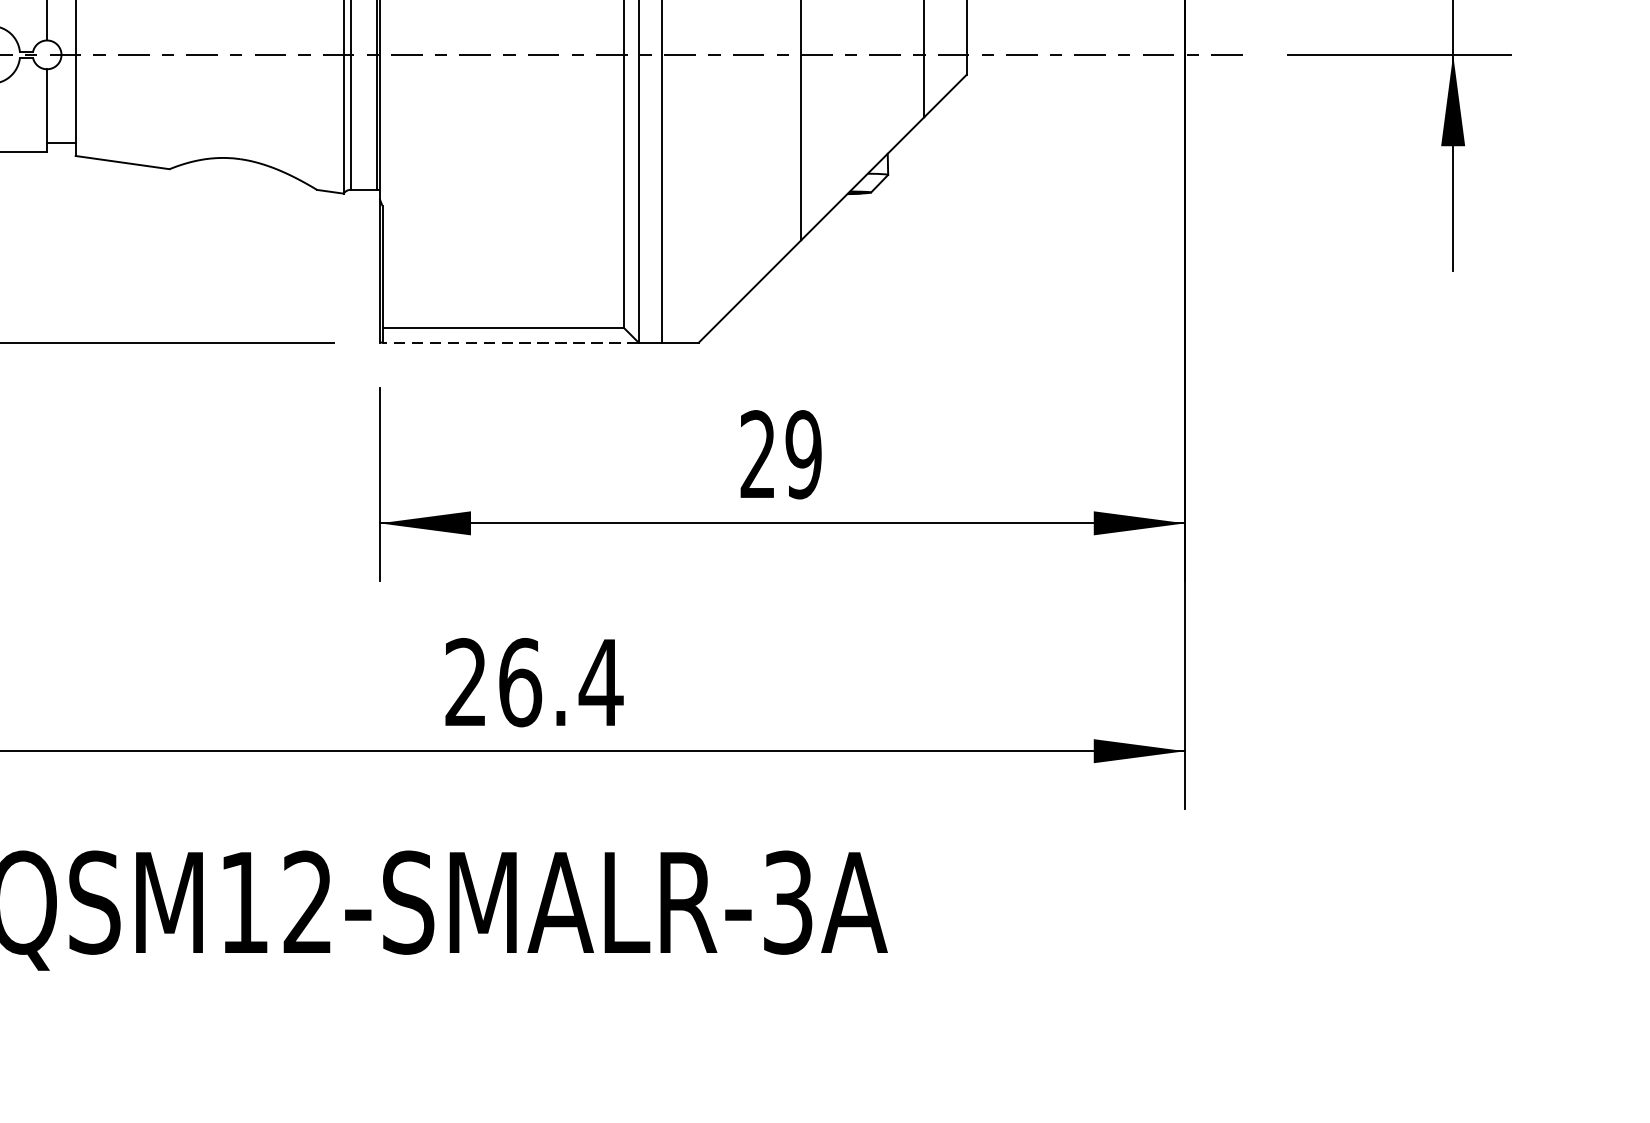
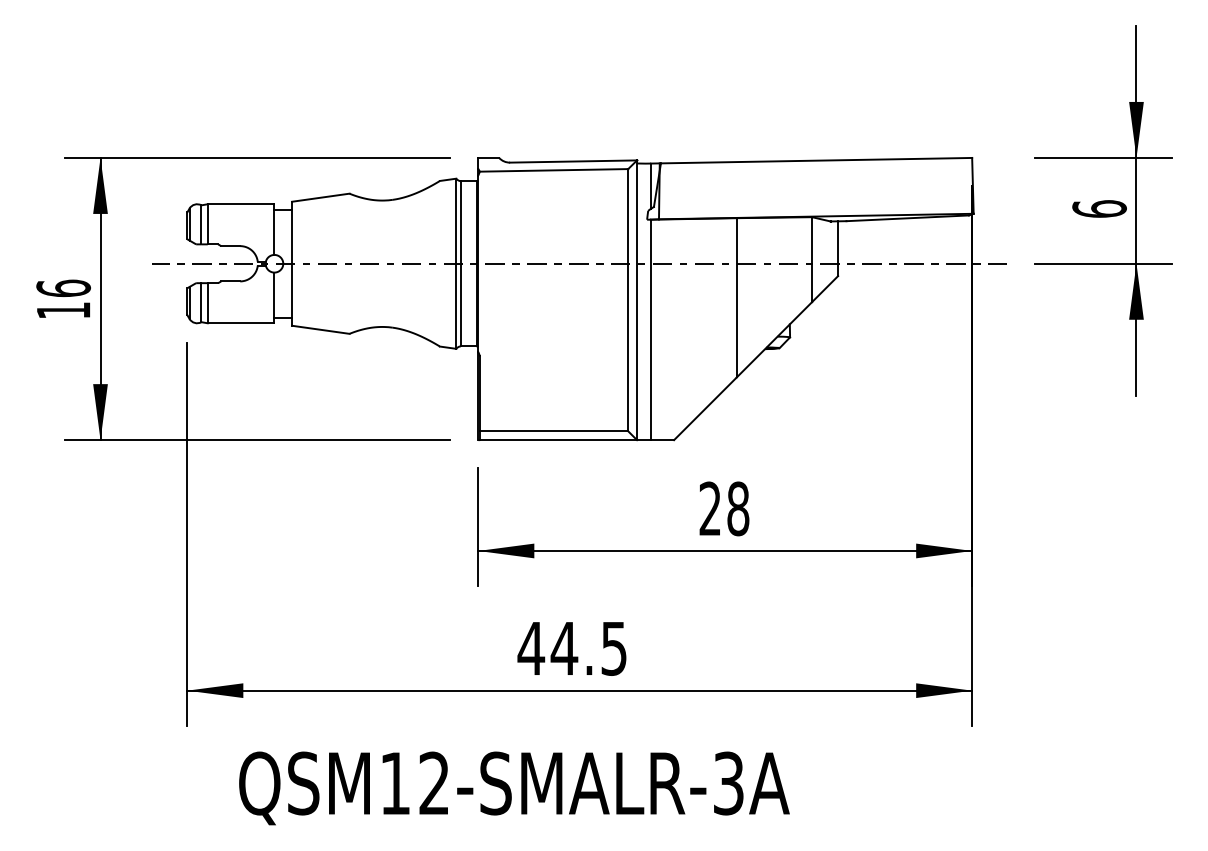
line: (510, 343) -> (558, 440), dashed -> solid
text: (804, 454) -> (738, 508), 29 -> 28
text: (533, 682) -> (572, 648), 26.4 -> 44.5

